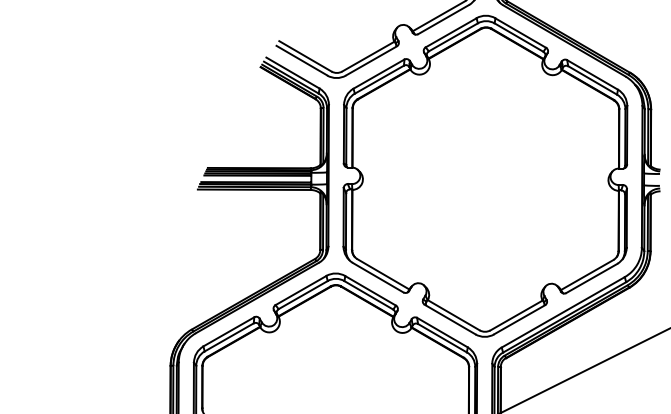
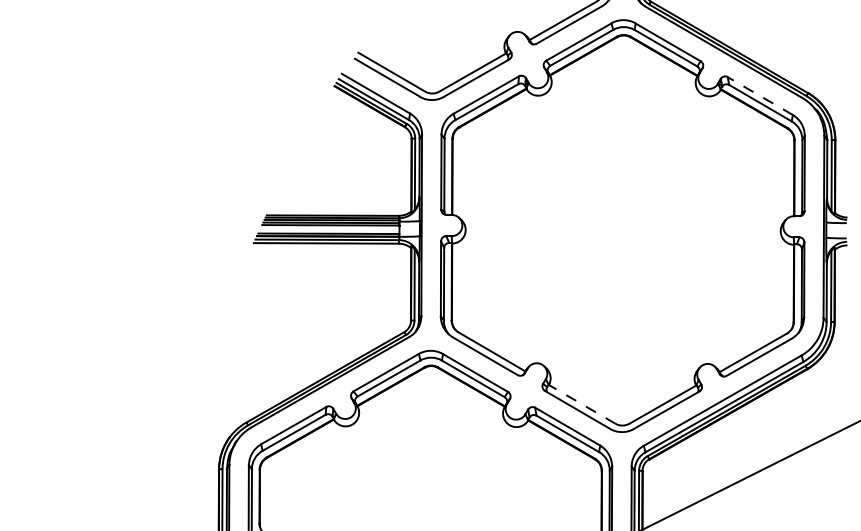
line: (592, 75) -> (760, 96), solid -> dashed
line: (453, 315) -> (582, 404), solid -> dashed

